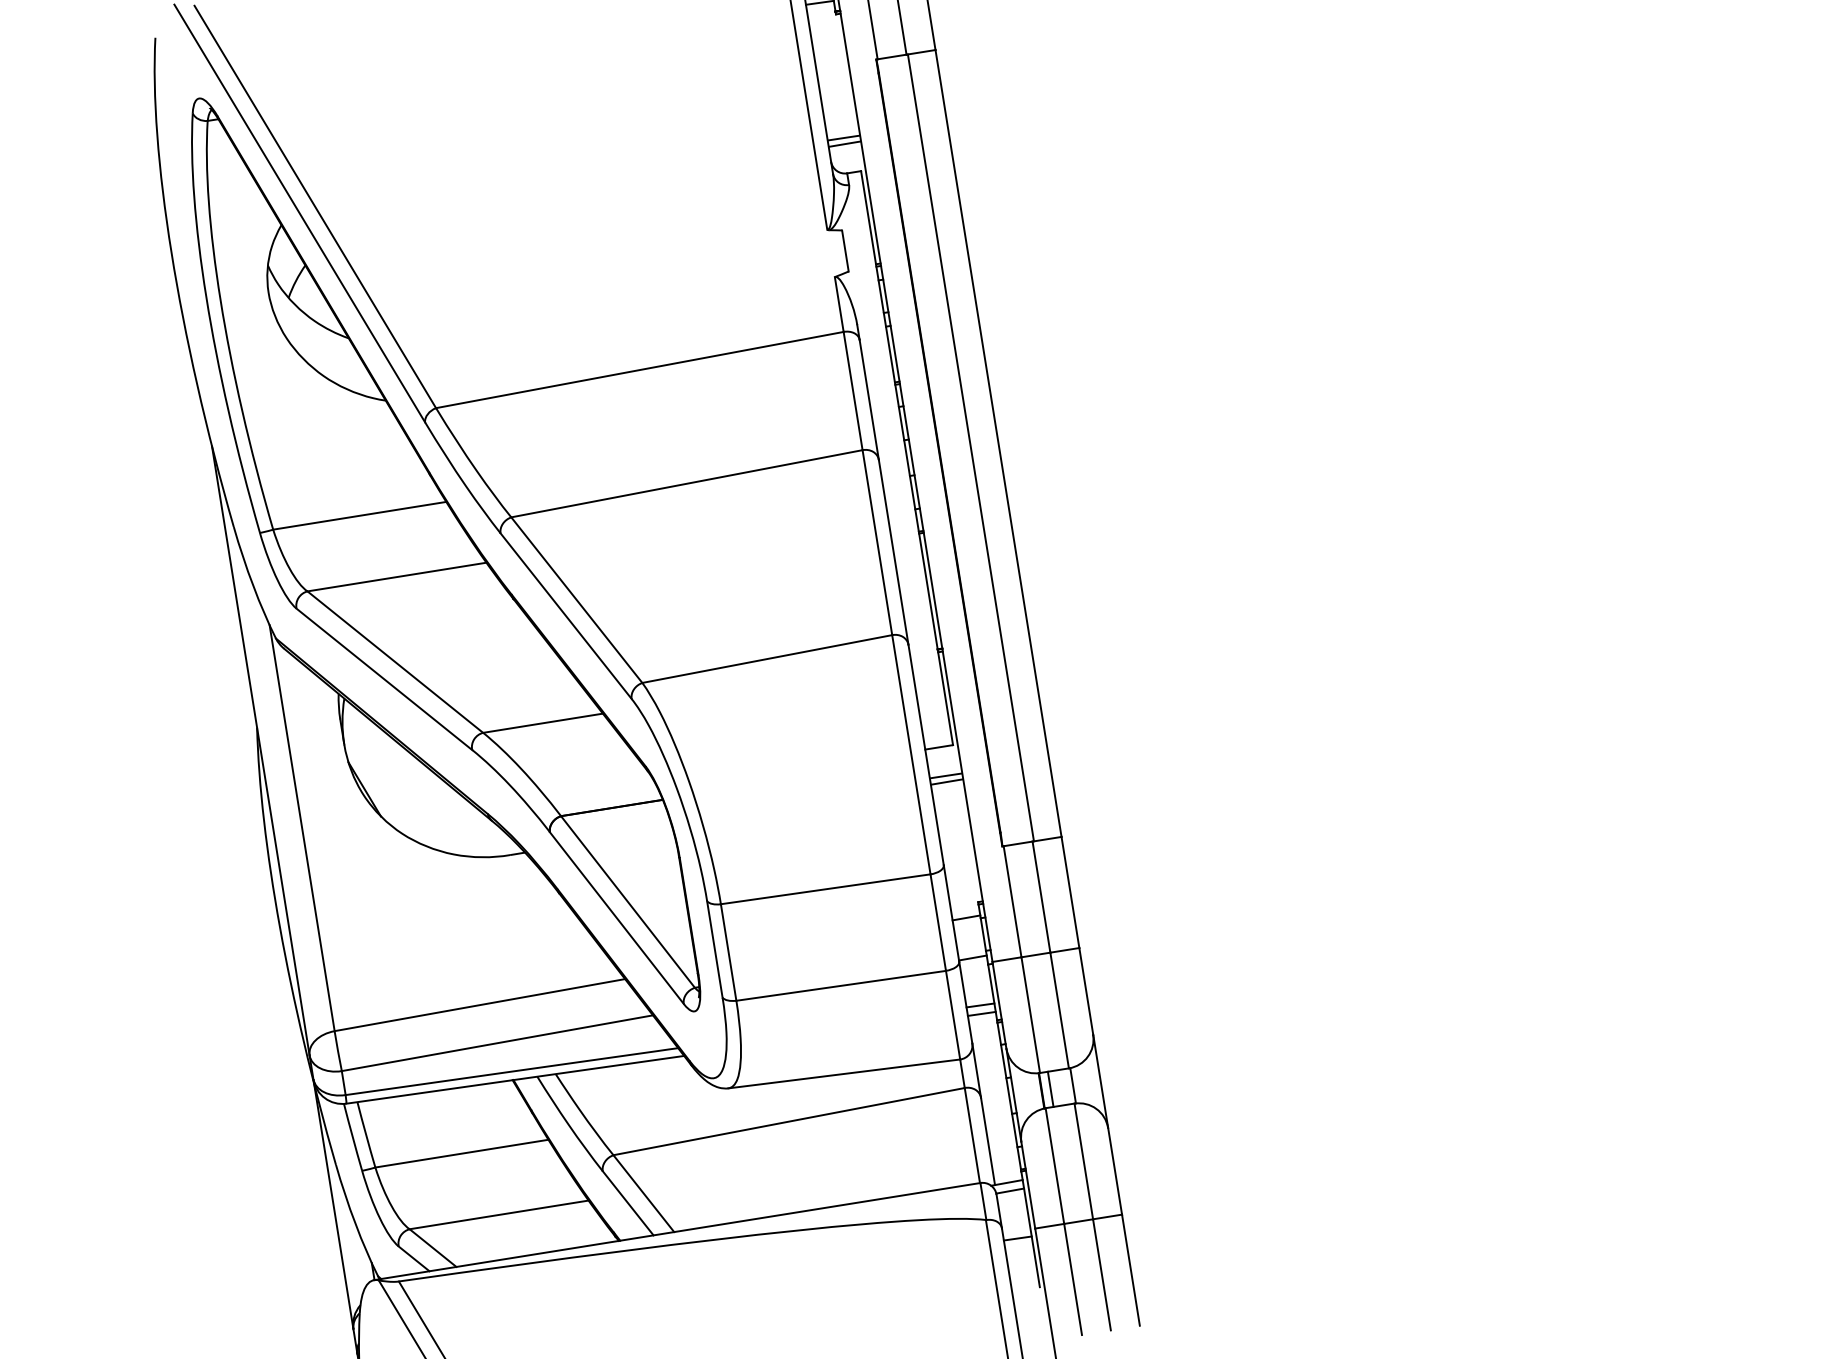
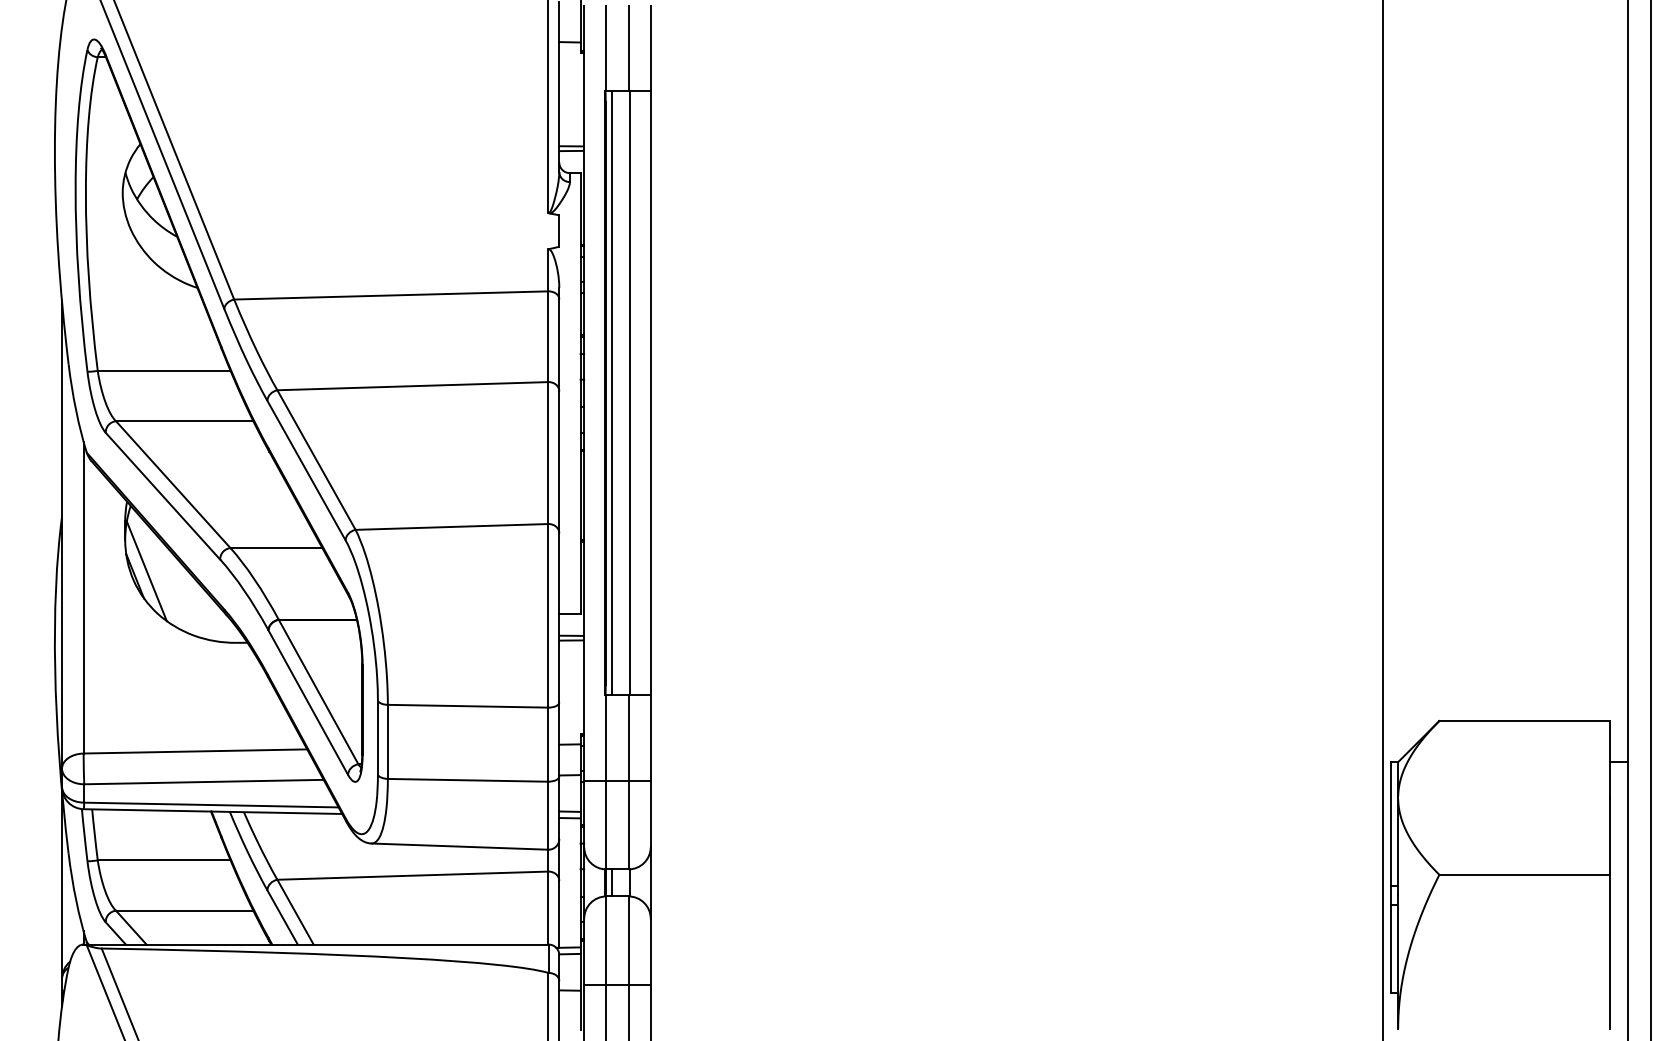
line: (948, 451) -> (612, 393), added
line: (378, 780) -> (146, 571), added

